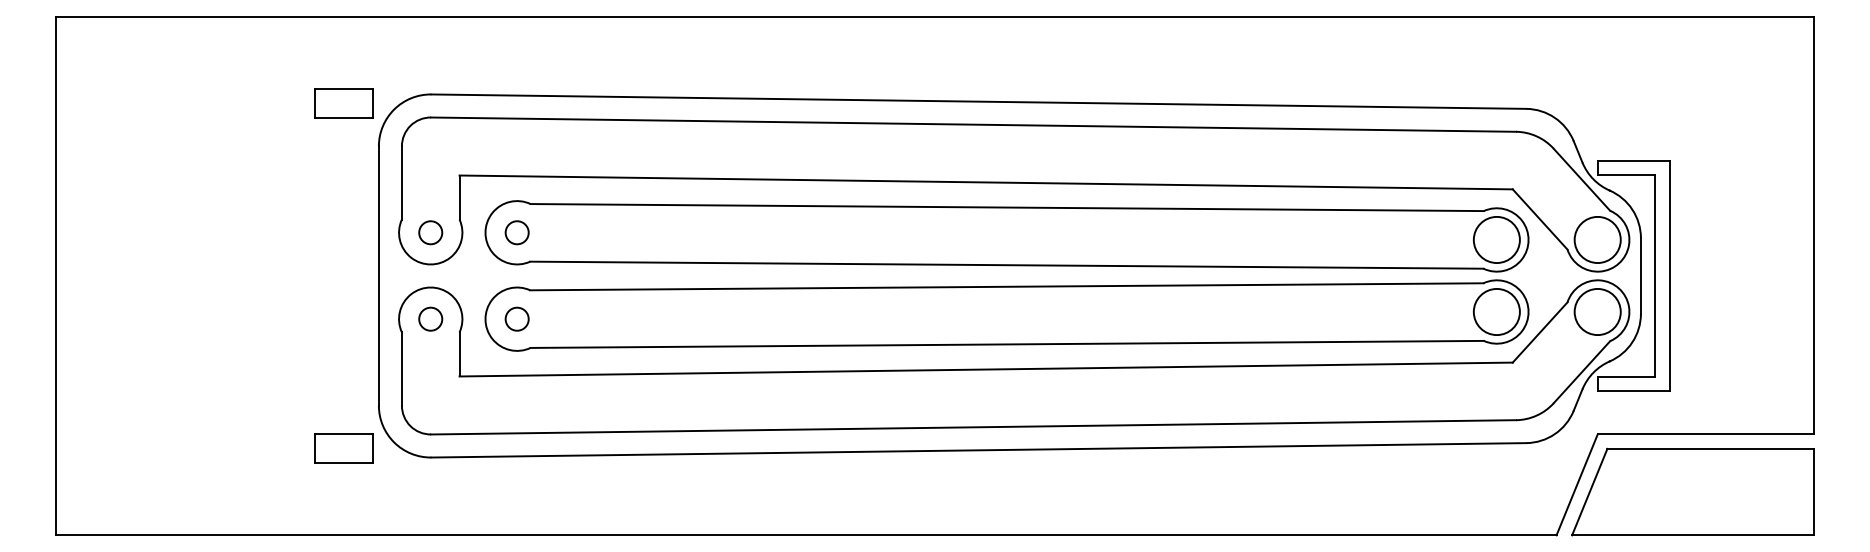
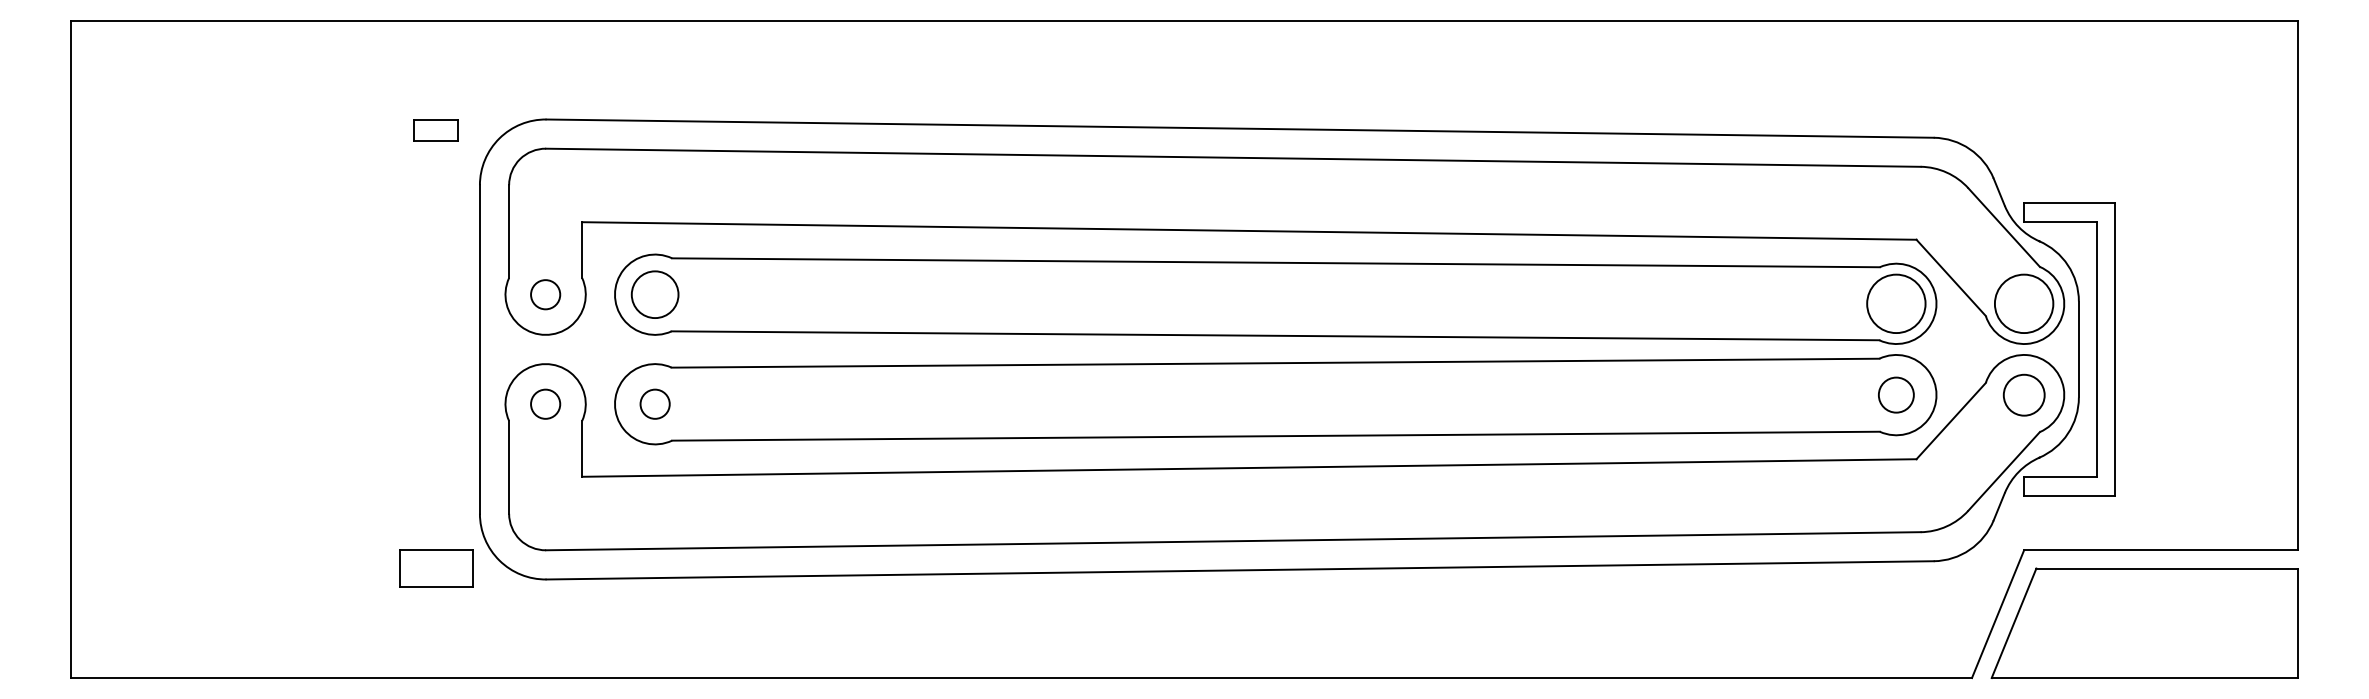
part: (344, 103) -> (436, 130), size x0.6
circle: (516, 232) -> (654, 294), size x1.6
circle: (1496, 311) -> (1896, 394), size x0.6
circle: (1598, 312) -> (2024, 395), size x0.7

